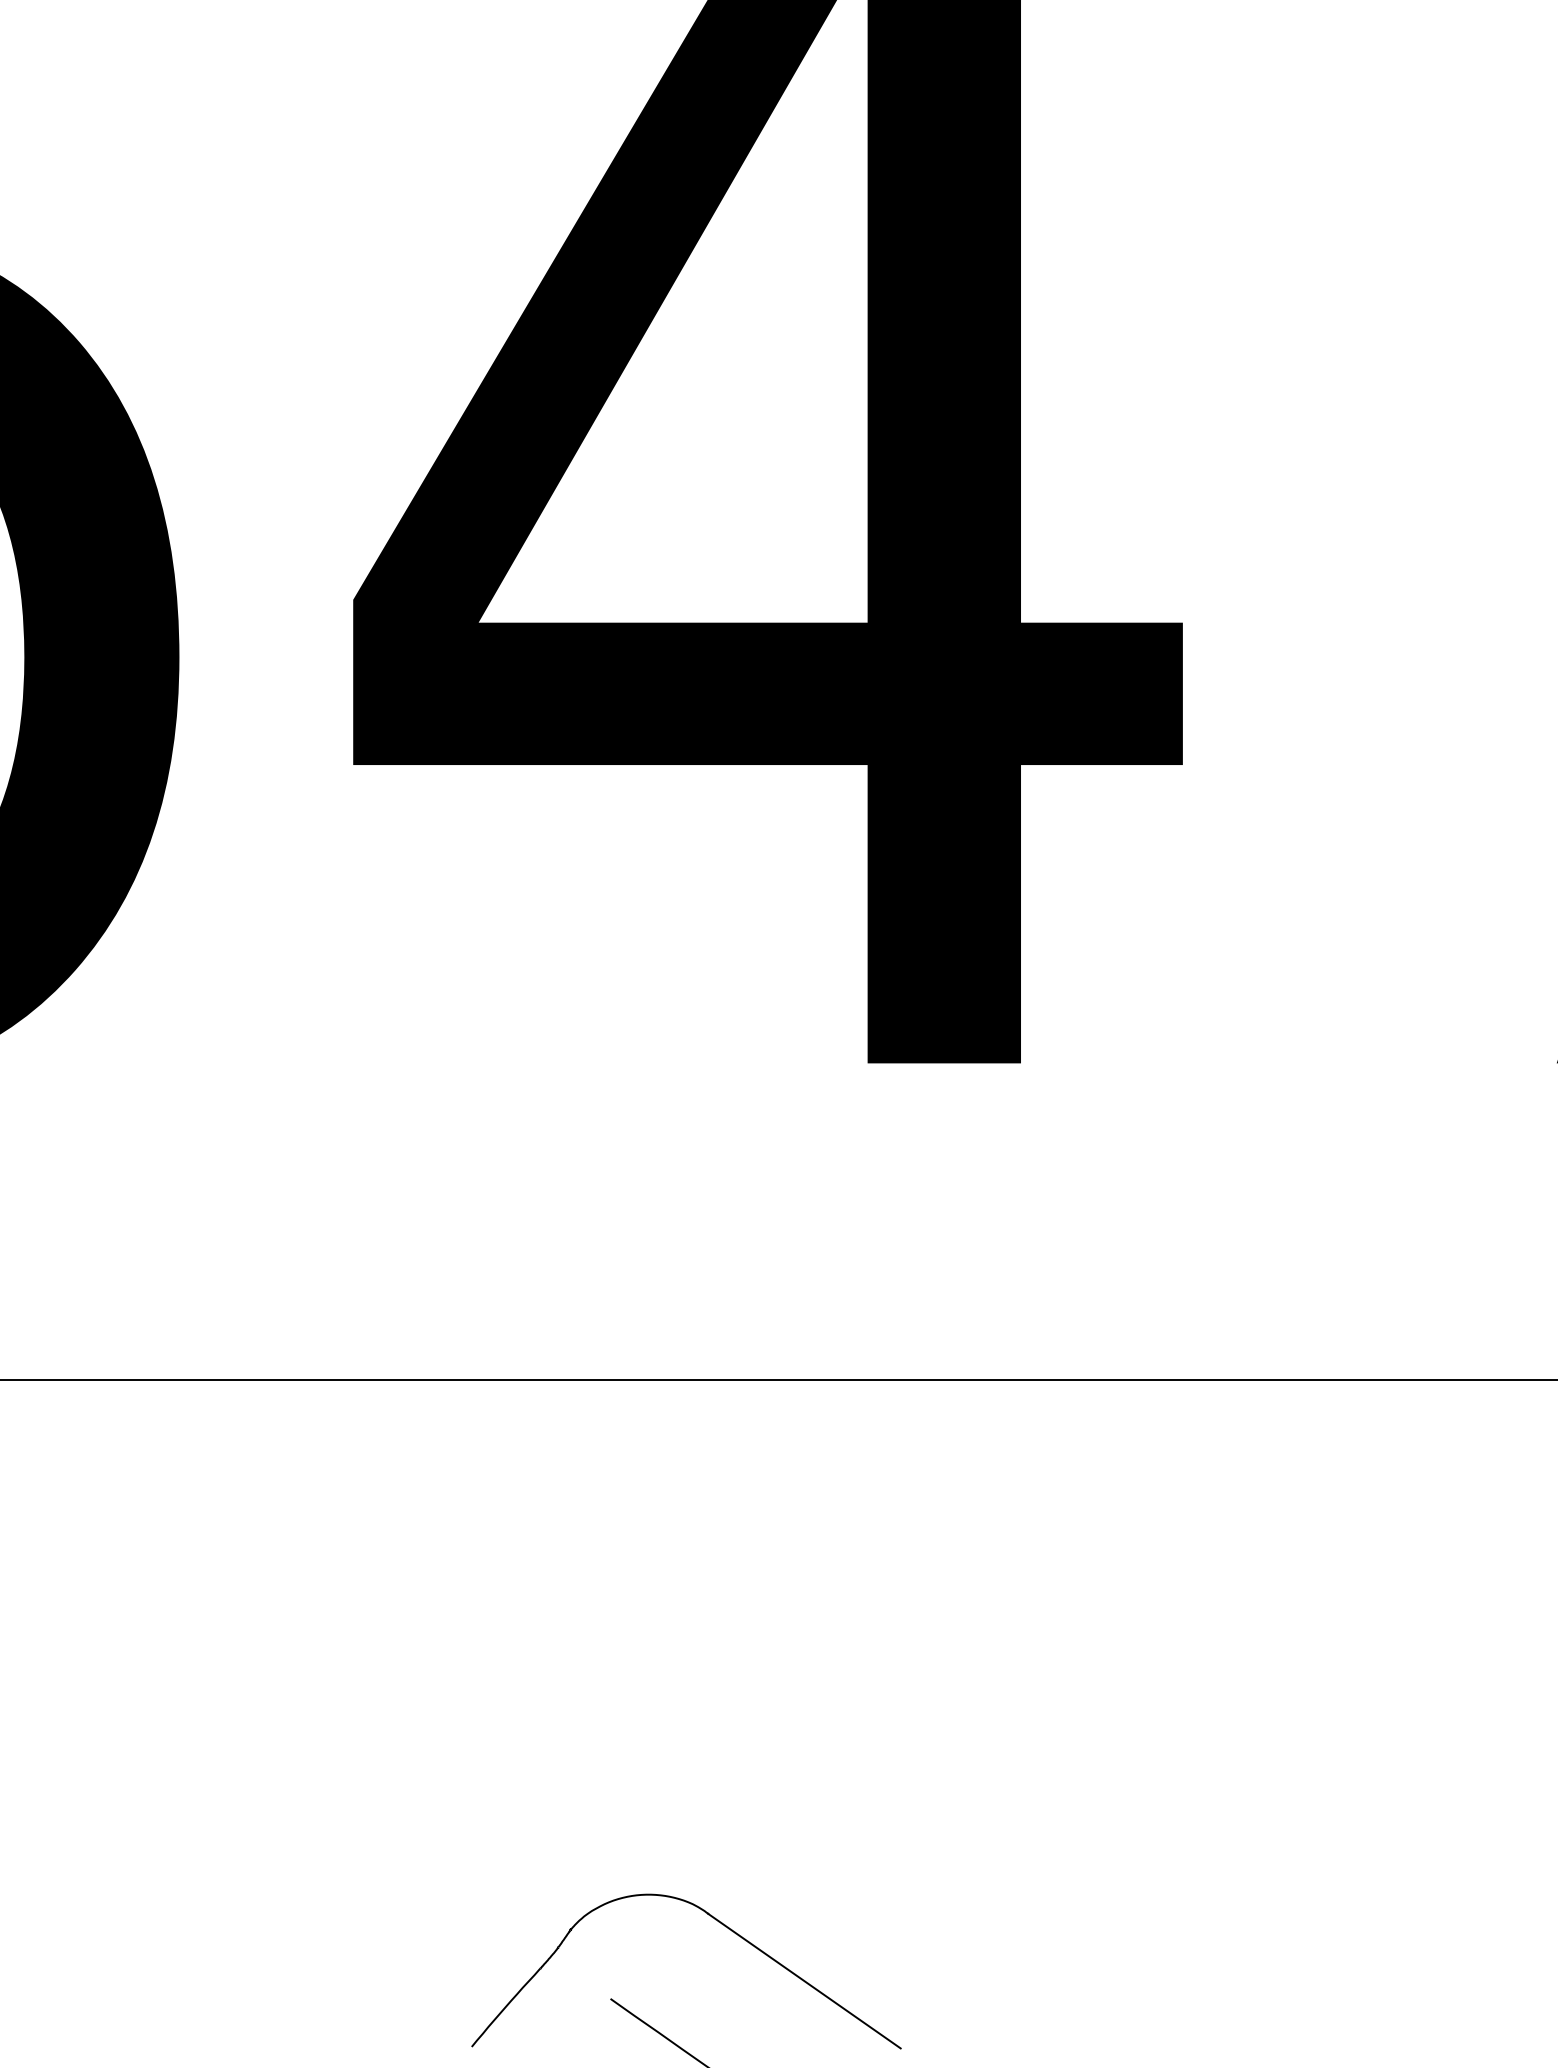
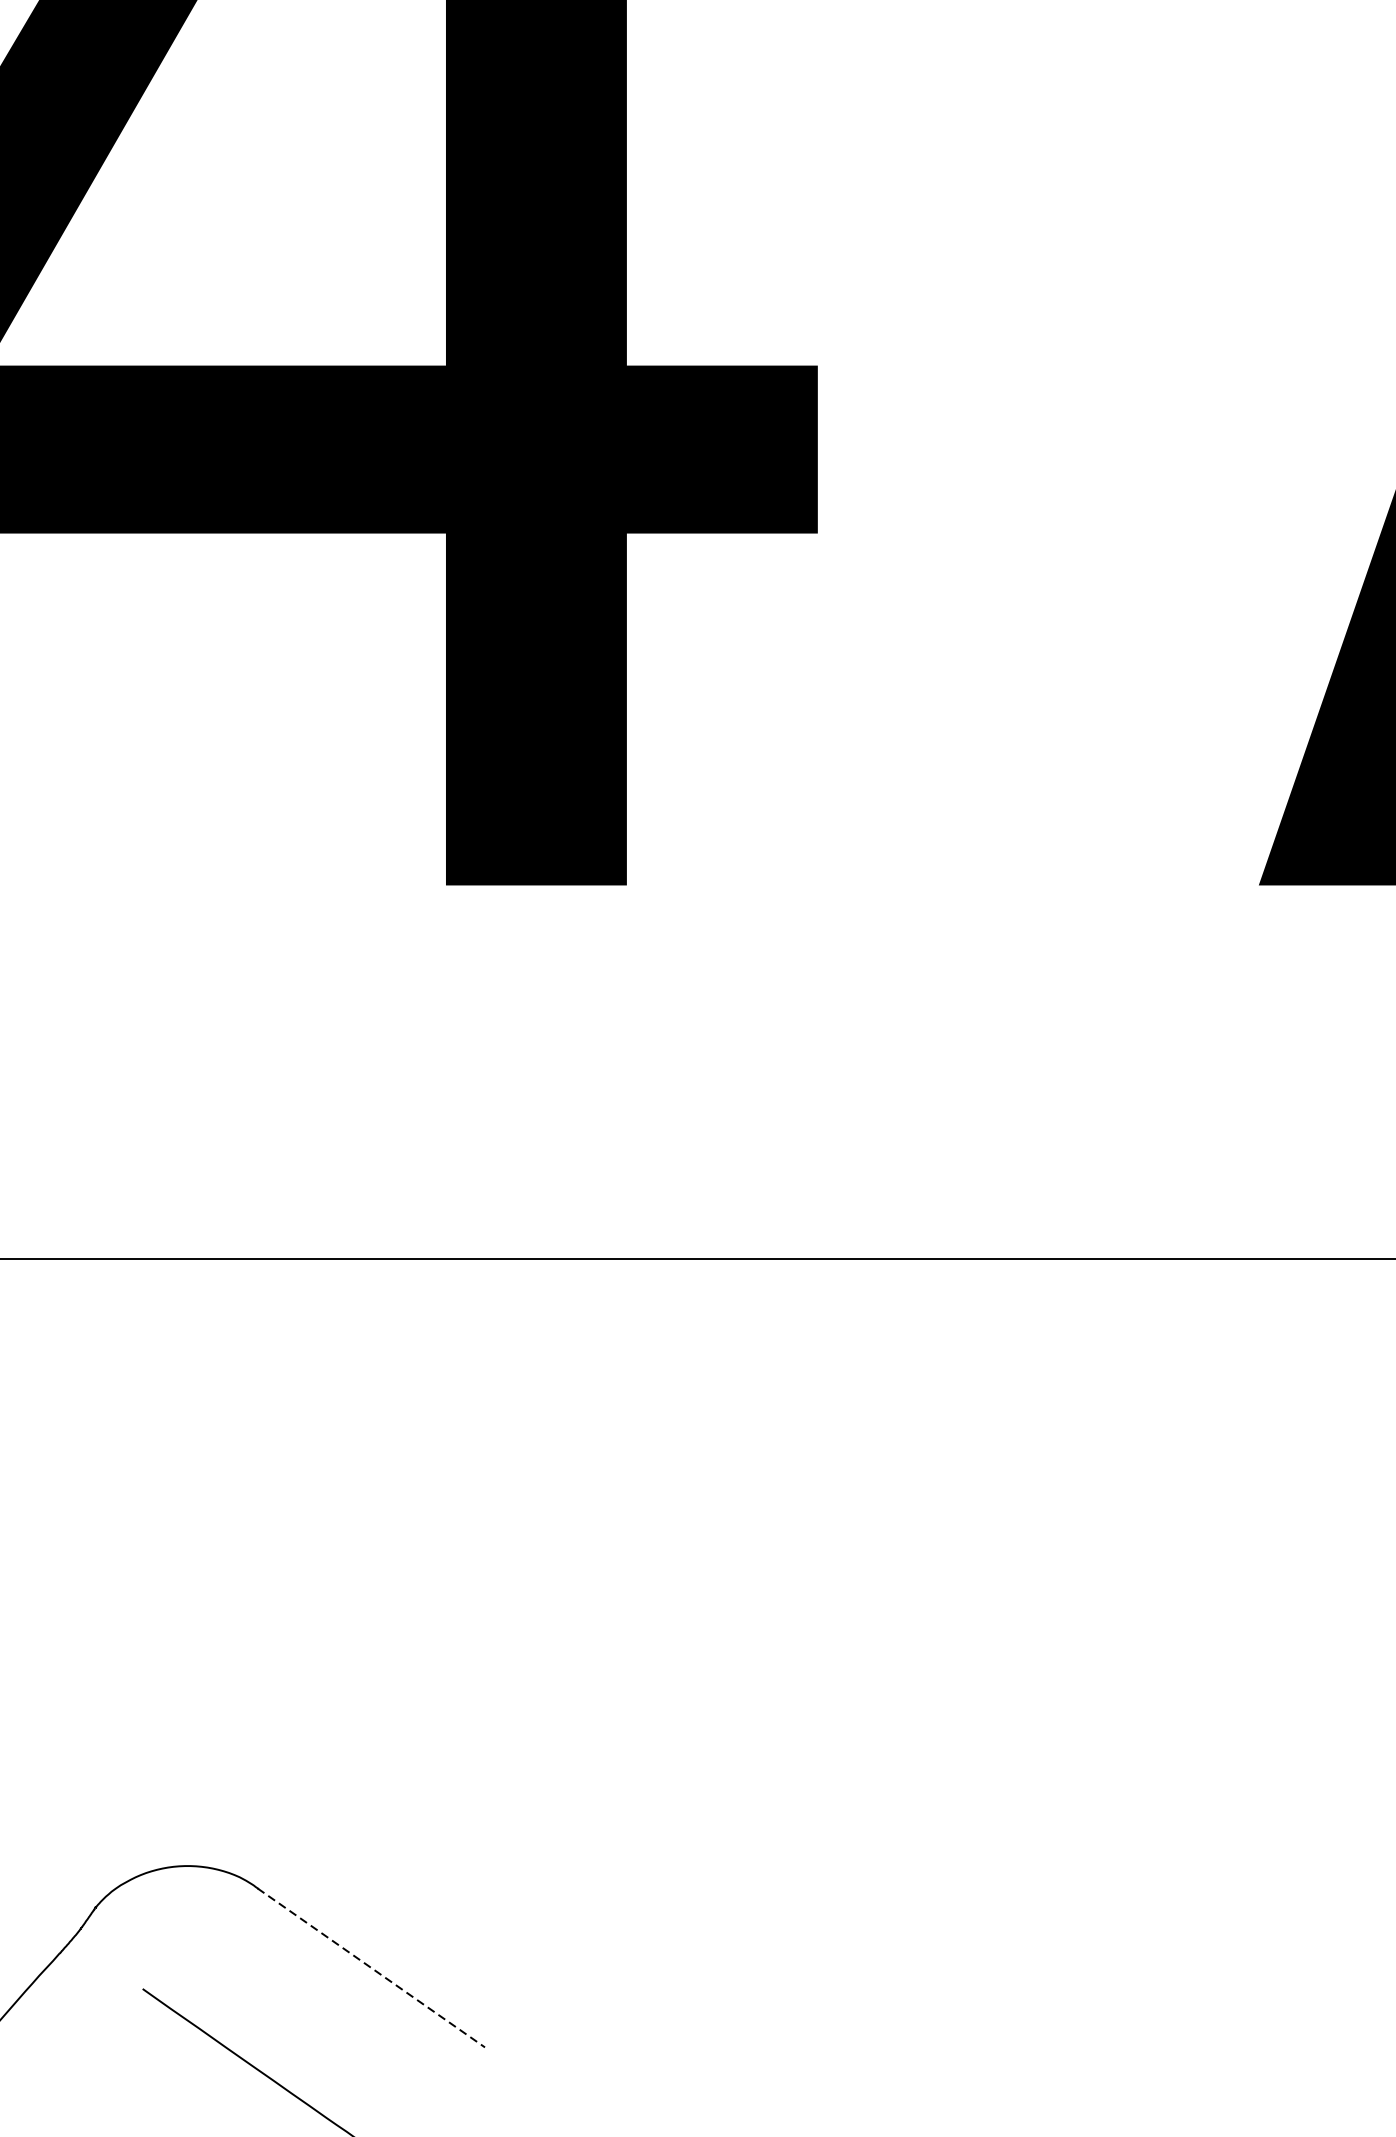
line: (804, 1981) -> (371, 1968), solid -> dashed

